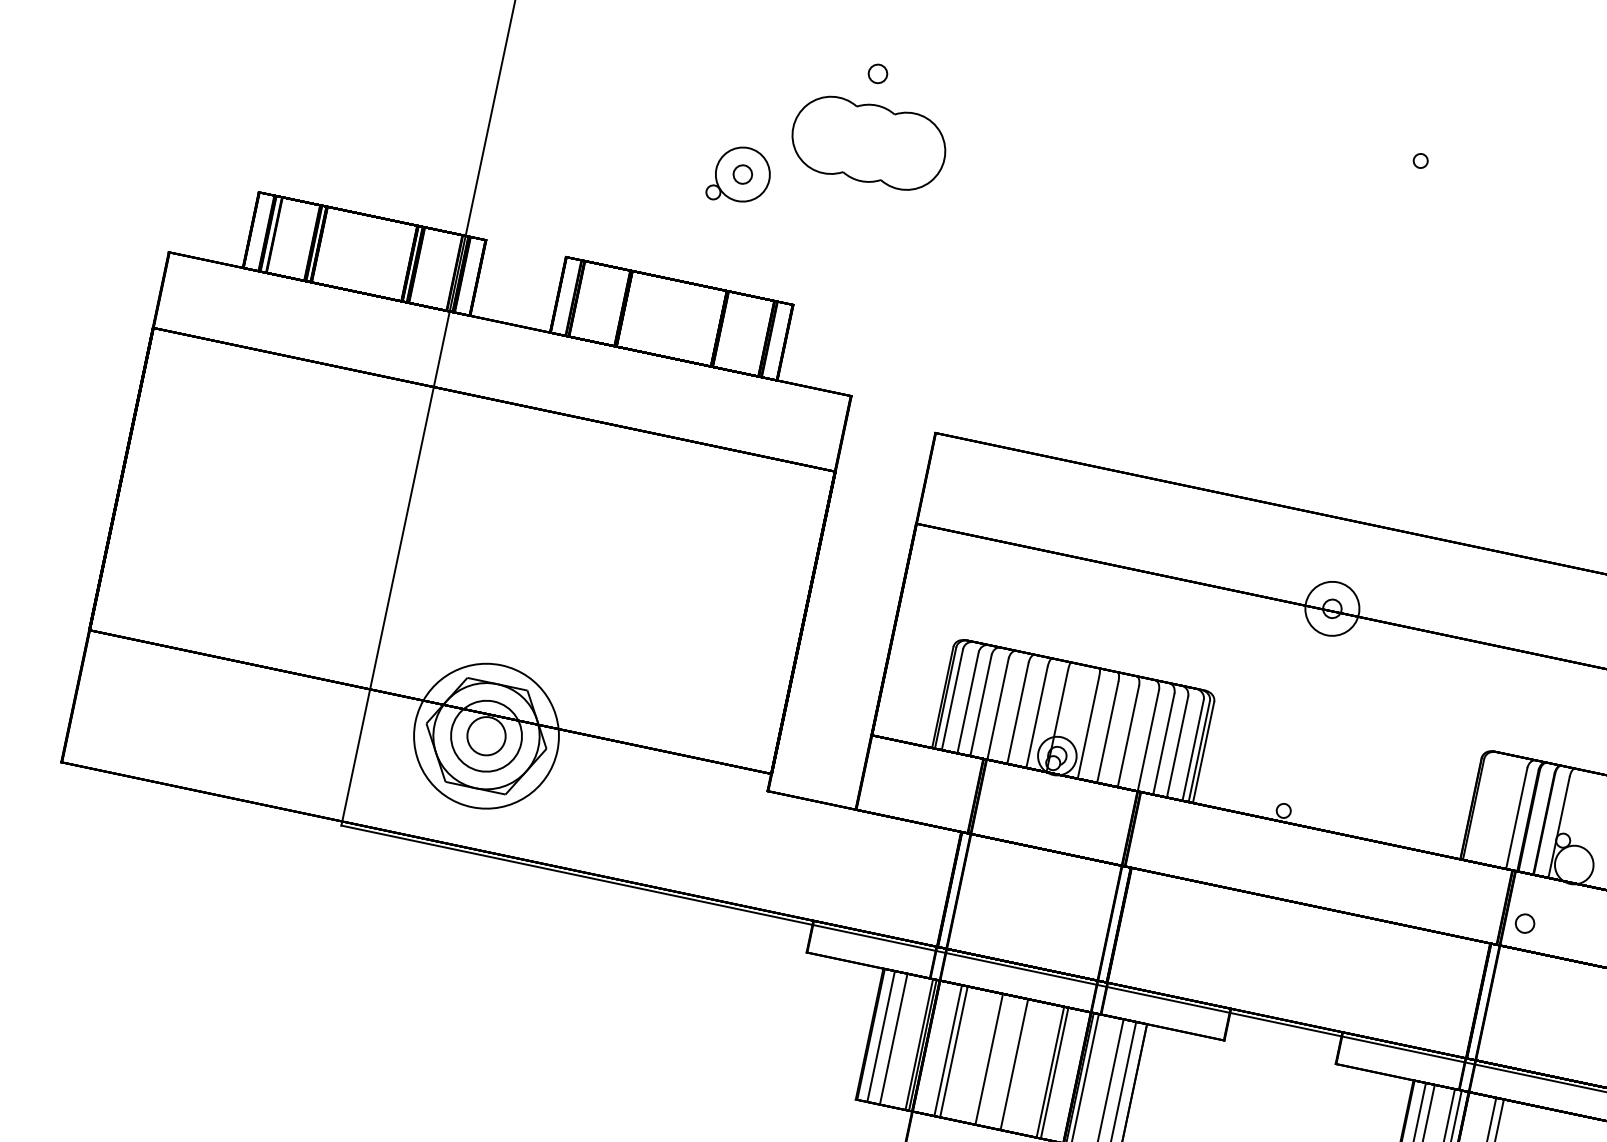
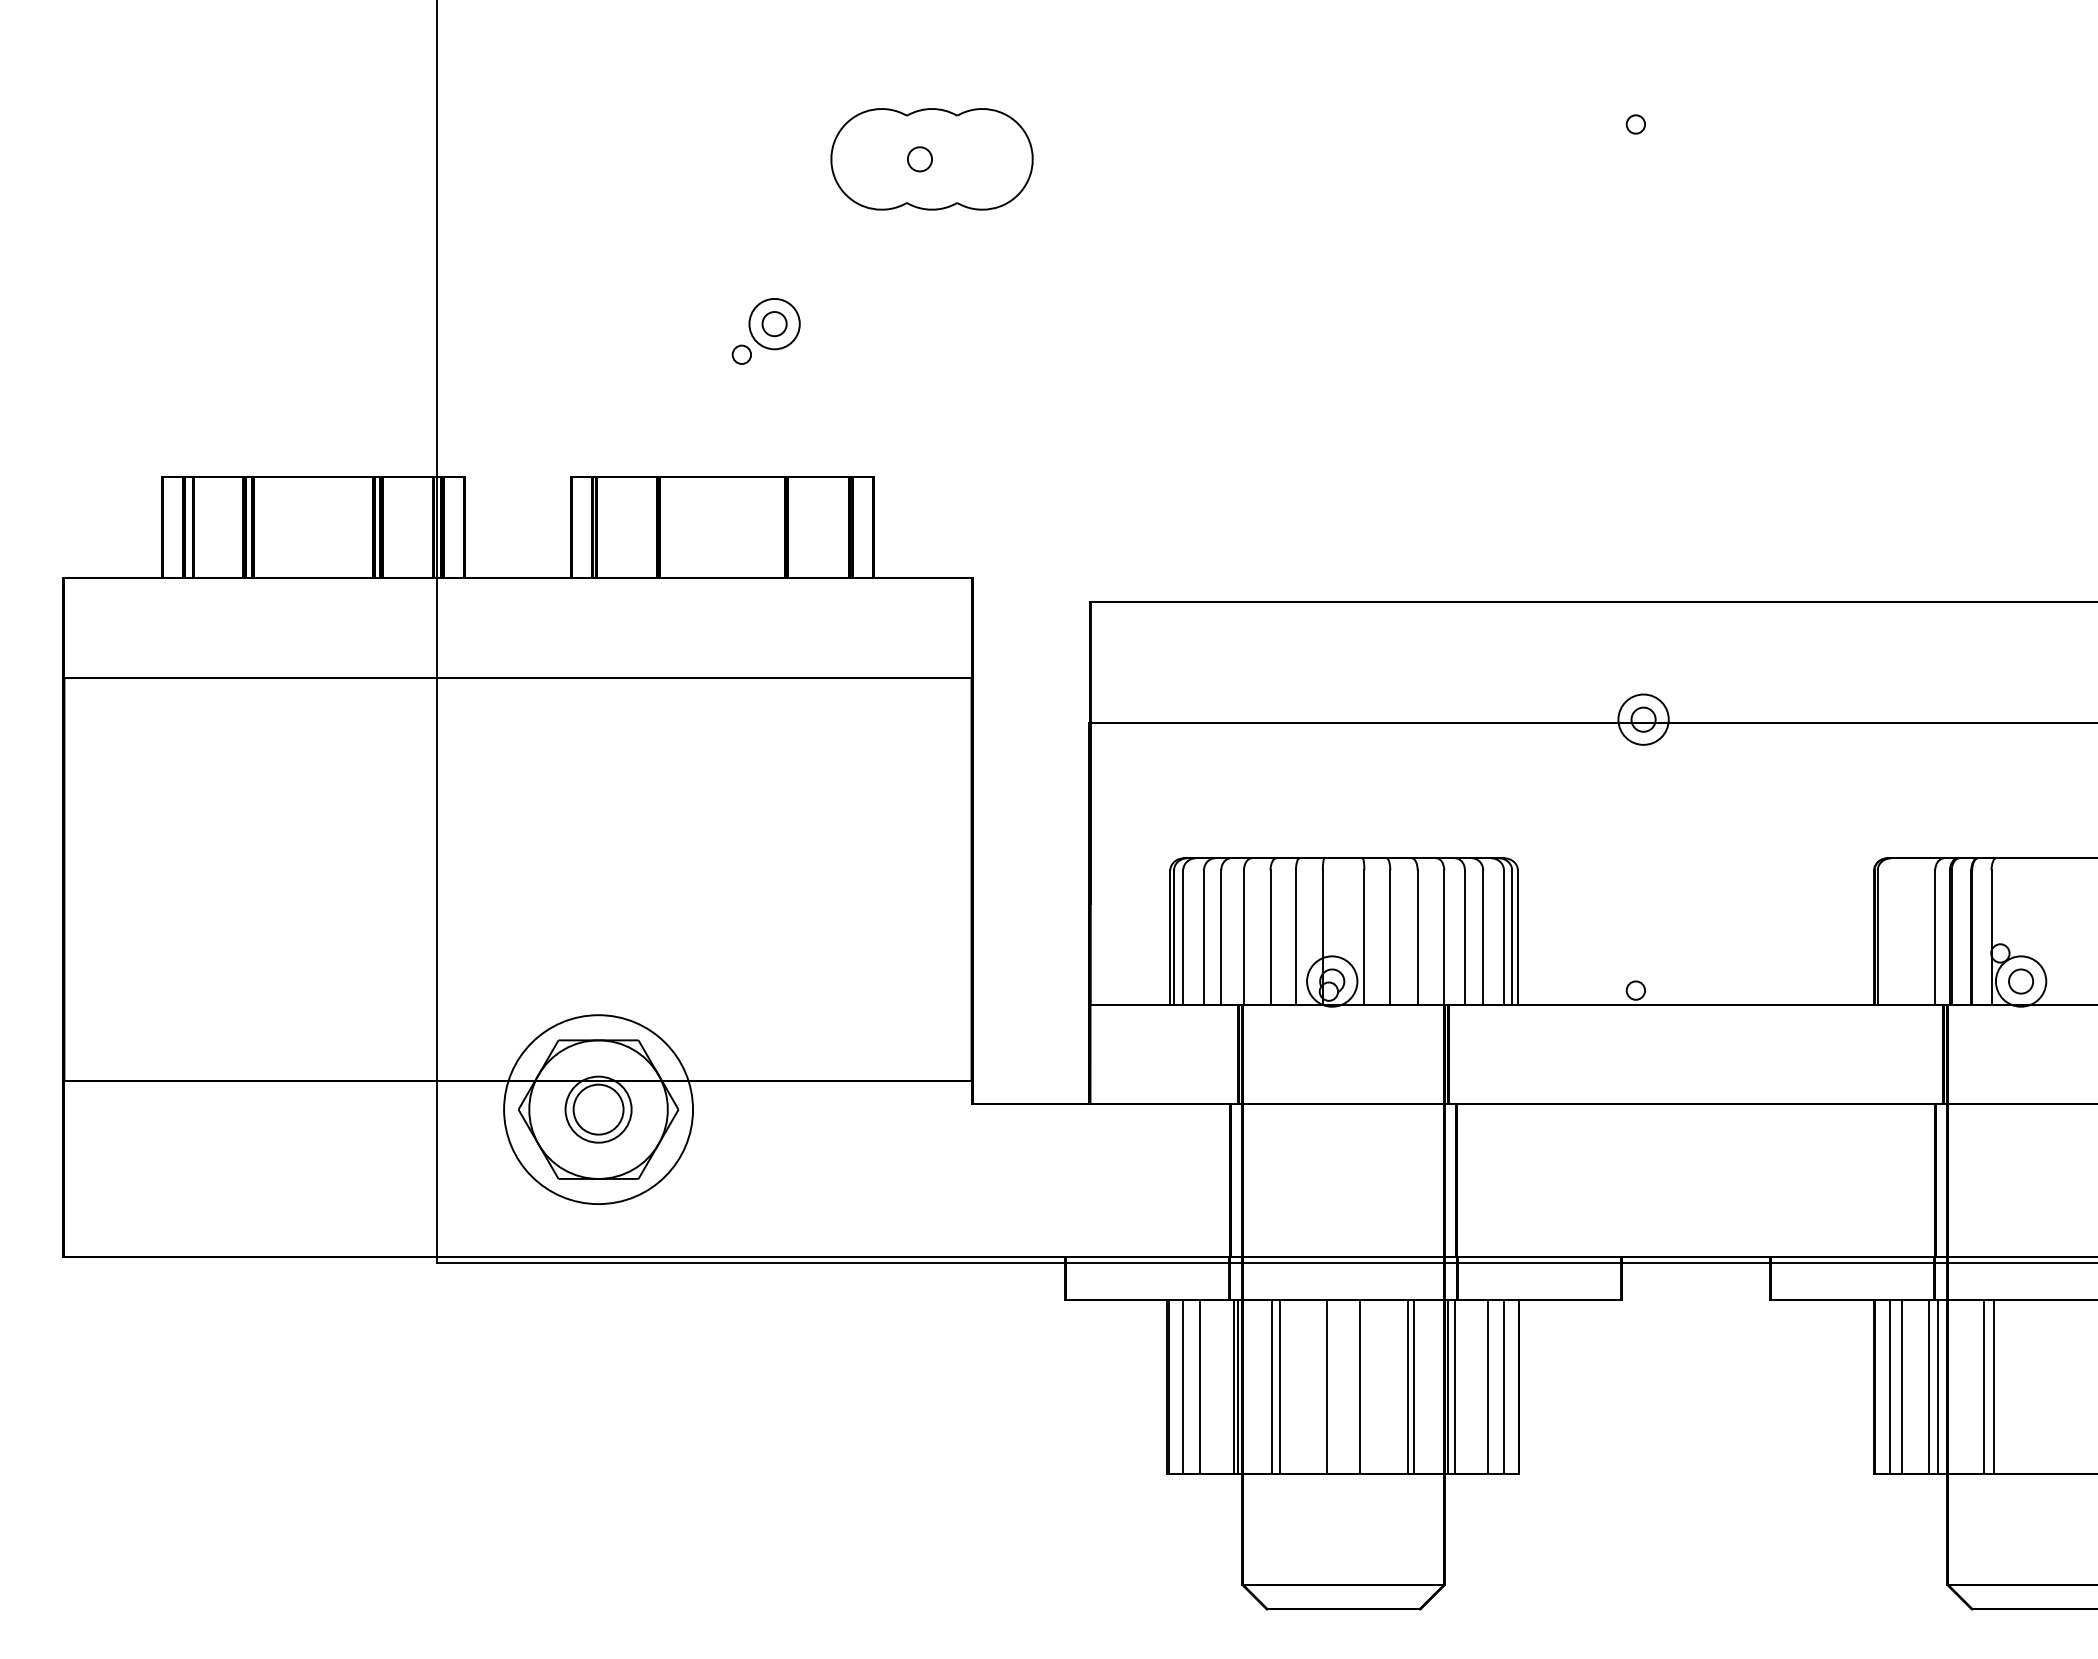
part: (868, 143) -> (931, 159), moved
circle: (742, 174) -> (774, 323), size x0.71
circle: (1332, 608) -> (1643, 719), size x0.71
circle: (486, 736) -> (598, 1109), size x0.71
circle: (1525, 923) -> (2021, 981), moved

